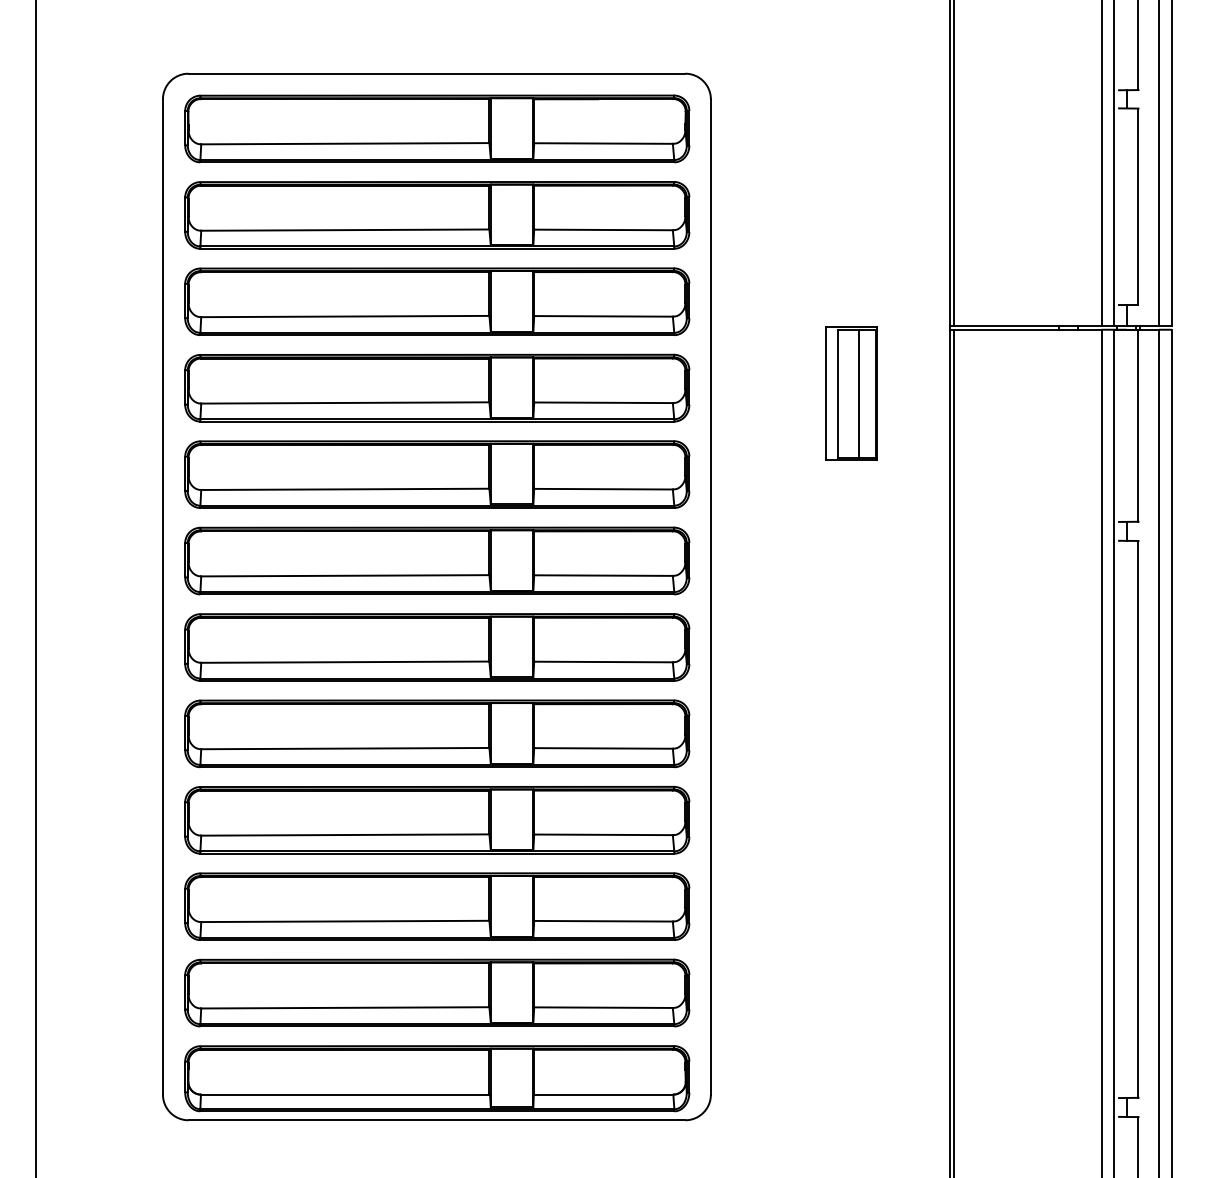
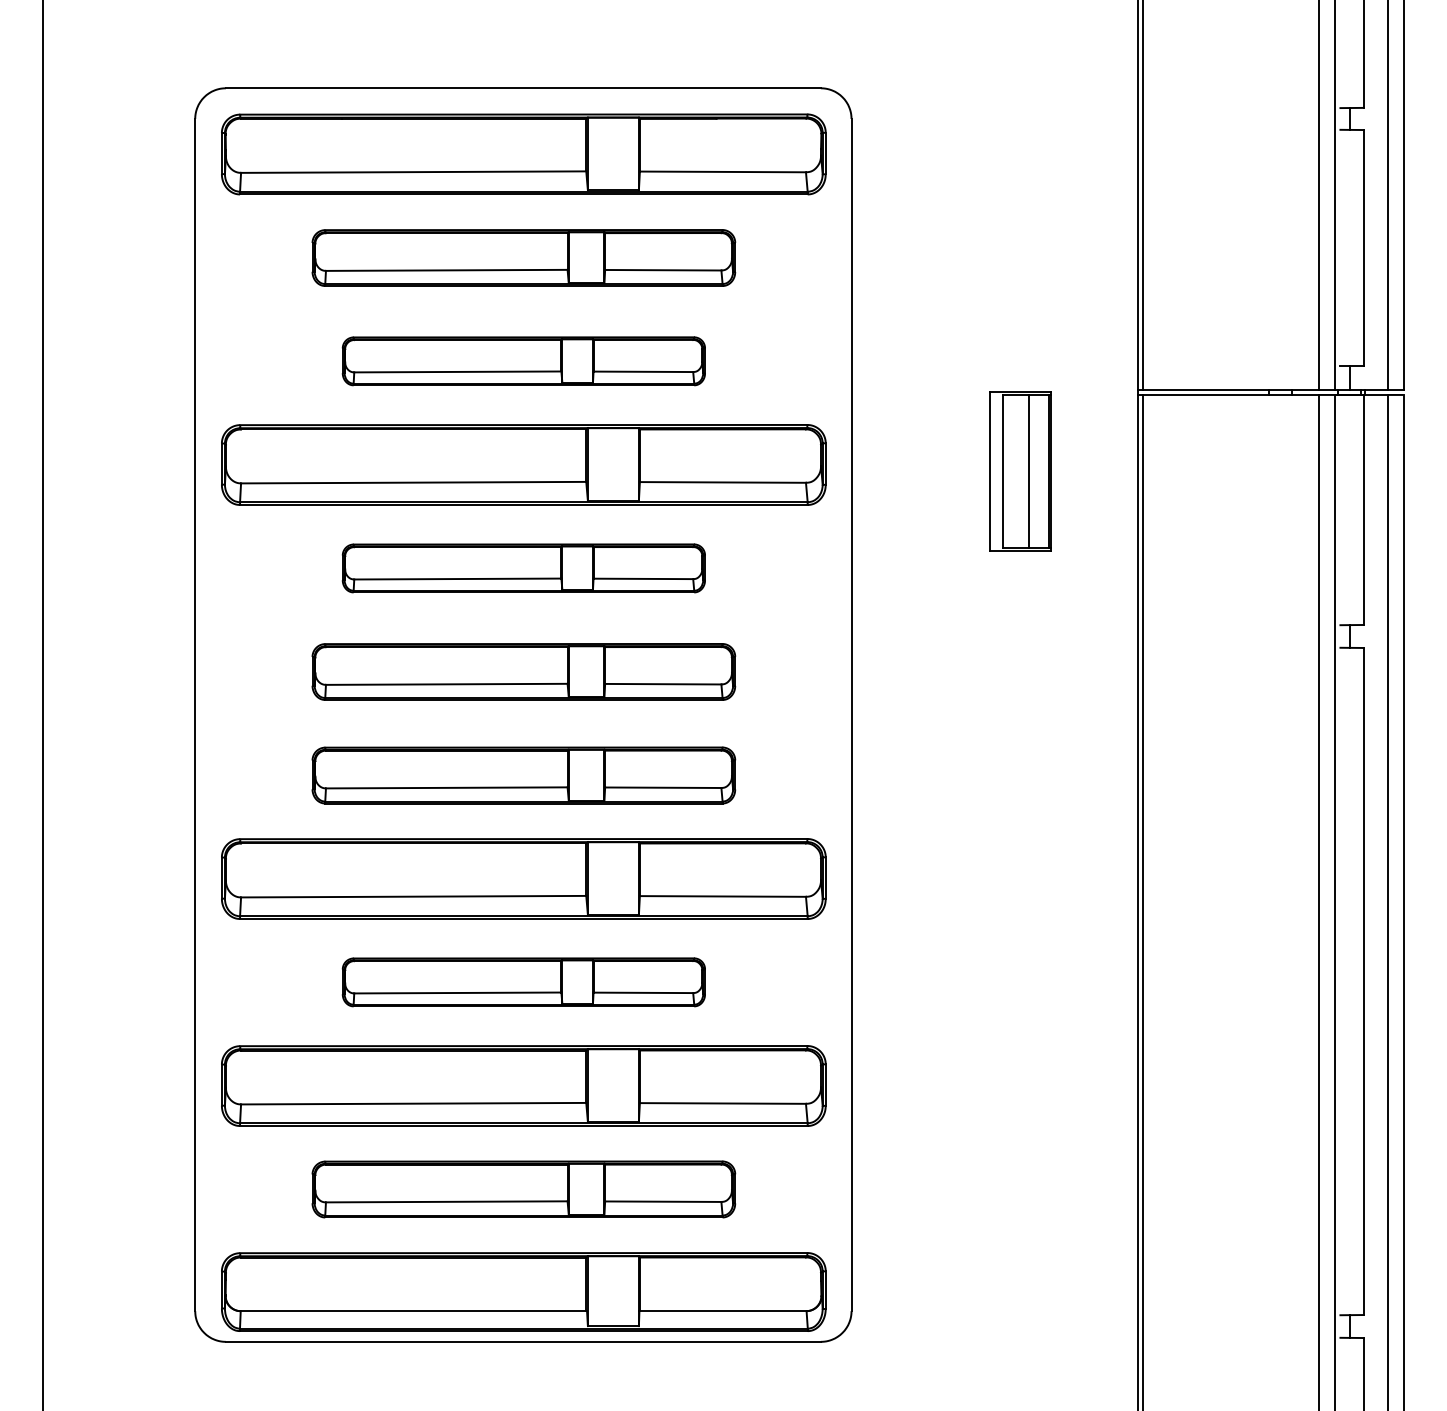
part: (437, 215) -> (524, 258), size x0.7
part: (437, 301) -> (524, 361), size x0.6
part: (437, 474) -> (524, 568), size x0.6
part: (437, 560) -> (524, 671), size x0.7
part: (437, 647) -> (524, 775), size x0.7
part: (437, 819) -> (524, 981), size x0.6
part: (437, 992) -> (524, 1188), size x0.7

